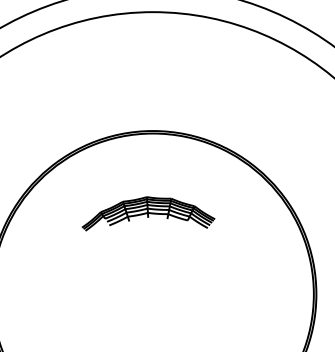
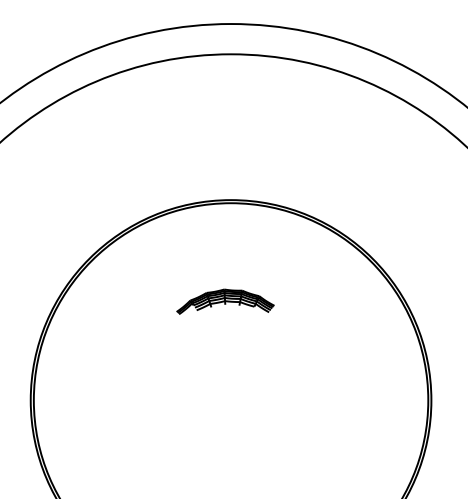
part: (148, 213) -> (225, 301), size x0.6

